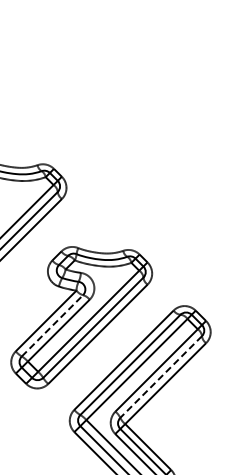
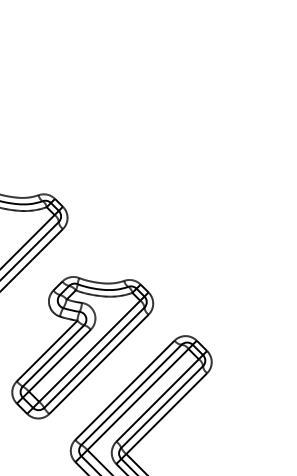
line: (52, 325) -> (53, 355), dashed -> solid
line: (161, 377) -> (162, 407), dashed -> solid

